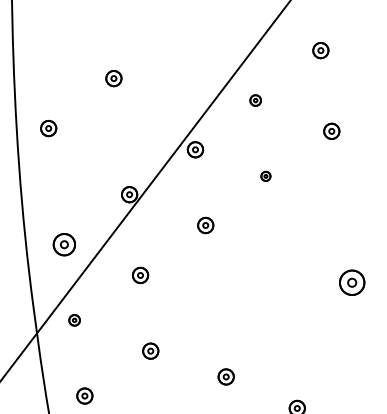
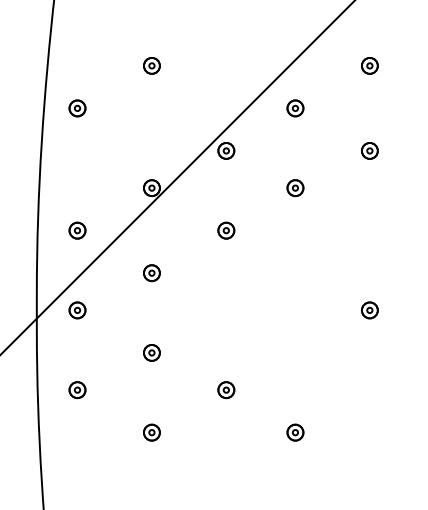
part: (255, 100) -> (295, 108), size x1.43
part: (265, 176) -> (295, 188), size x1.67
part: (64, 244) -> (77, 230), size x0.71
part: (351, 282) -> (369, 310), size x0.62
part: (74, 320) -> (77, 310), size x1.43

